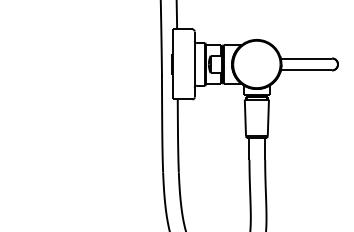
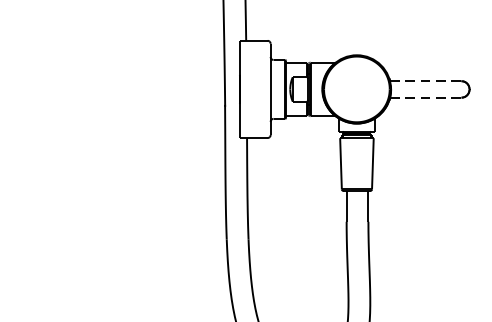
line: (306, 58) -> (425, 81), solid -> dashed
line: (306, 70) -> (425, 97), solid -> dashed

